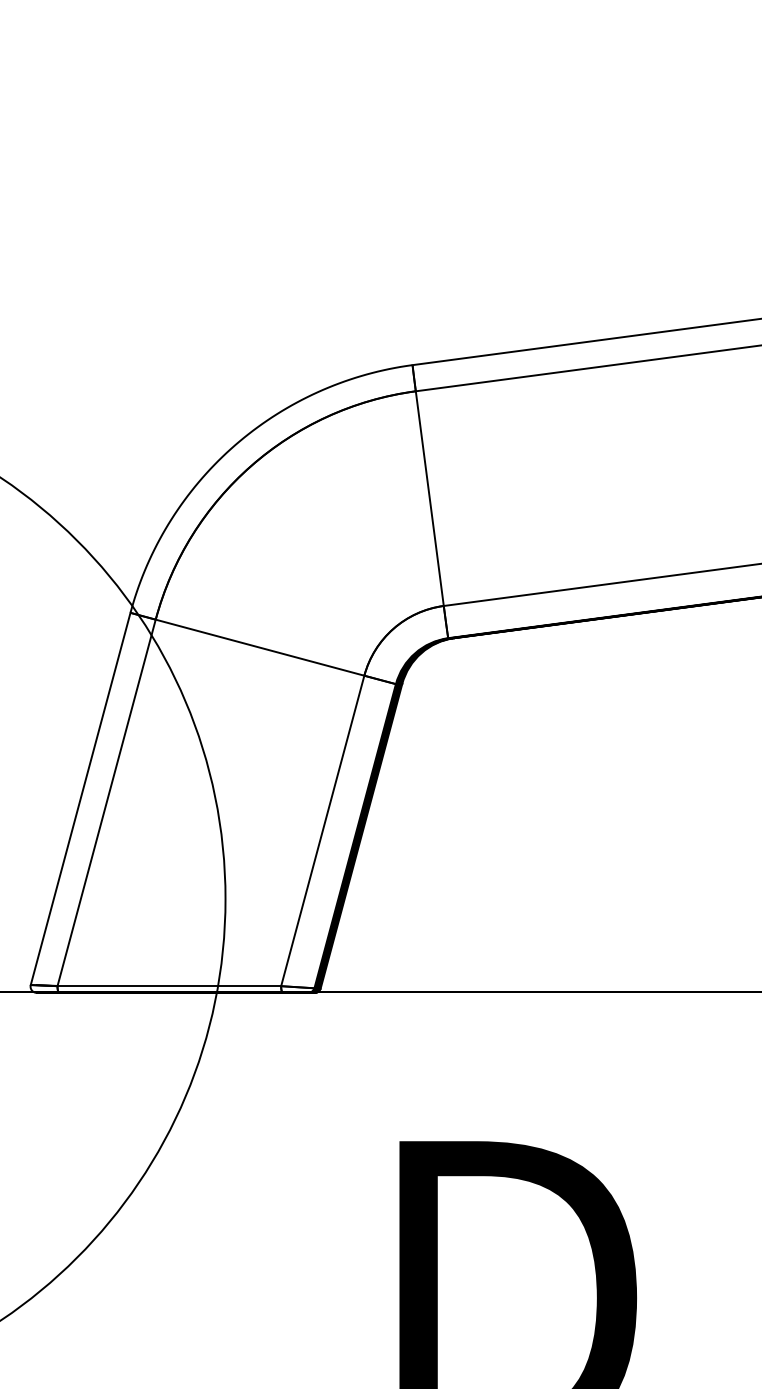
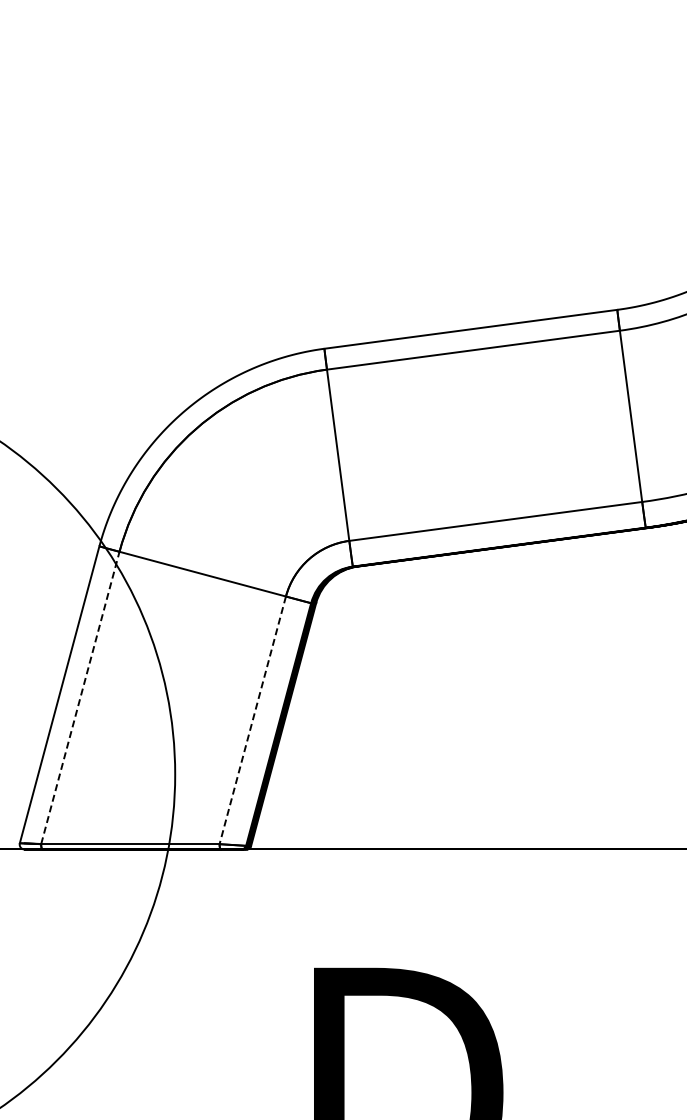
line: (106, 802) -> (80, 697), solid -> dashed
line: (322, 831) -> (252, 720), solid -> dashed

